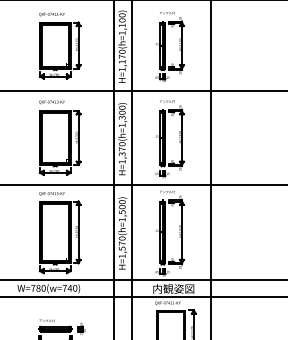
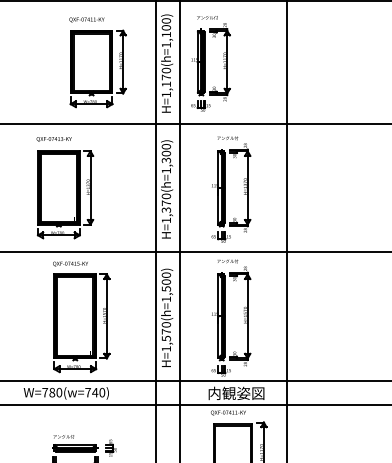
part: (59, 45) -> (97, 61), moved
part: (169, 46) -> (210, 63), moved
part: (59, 137) -> (64, 187), moved

